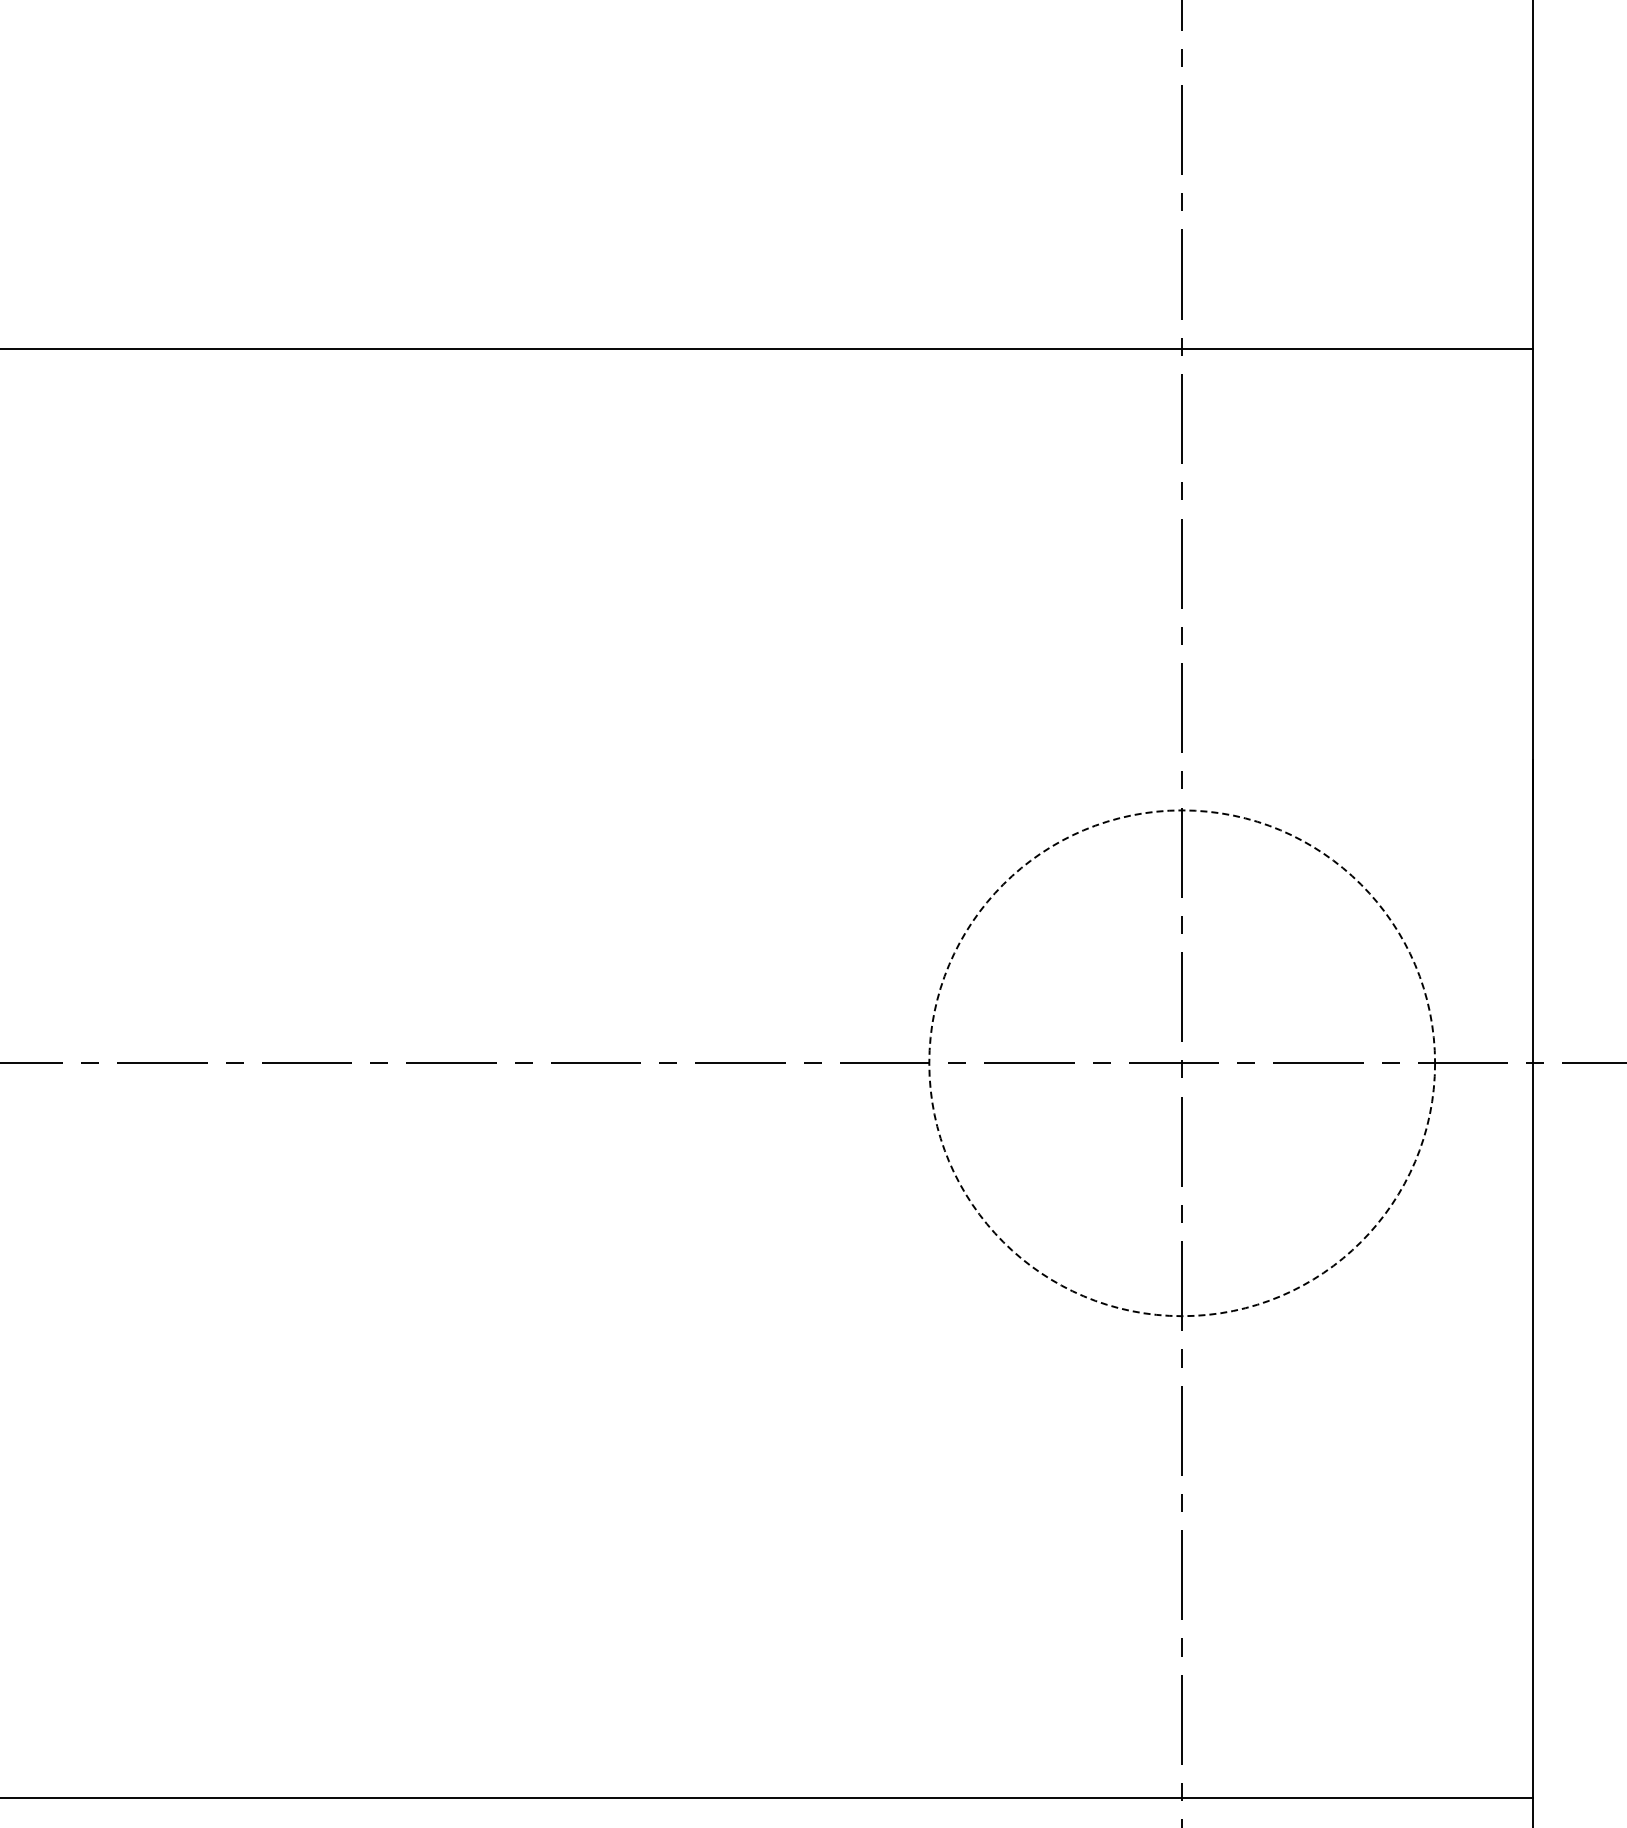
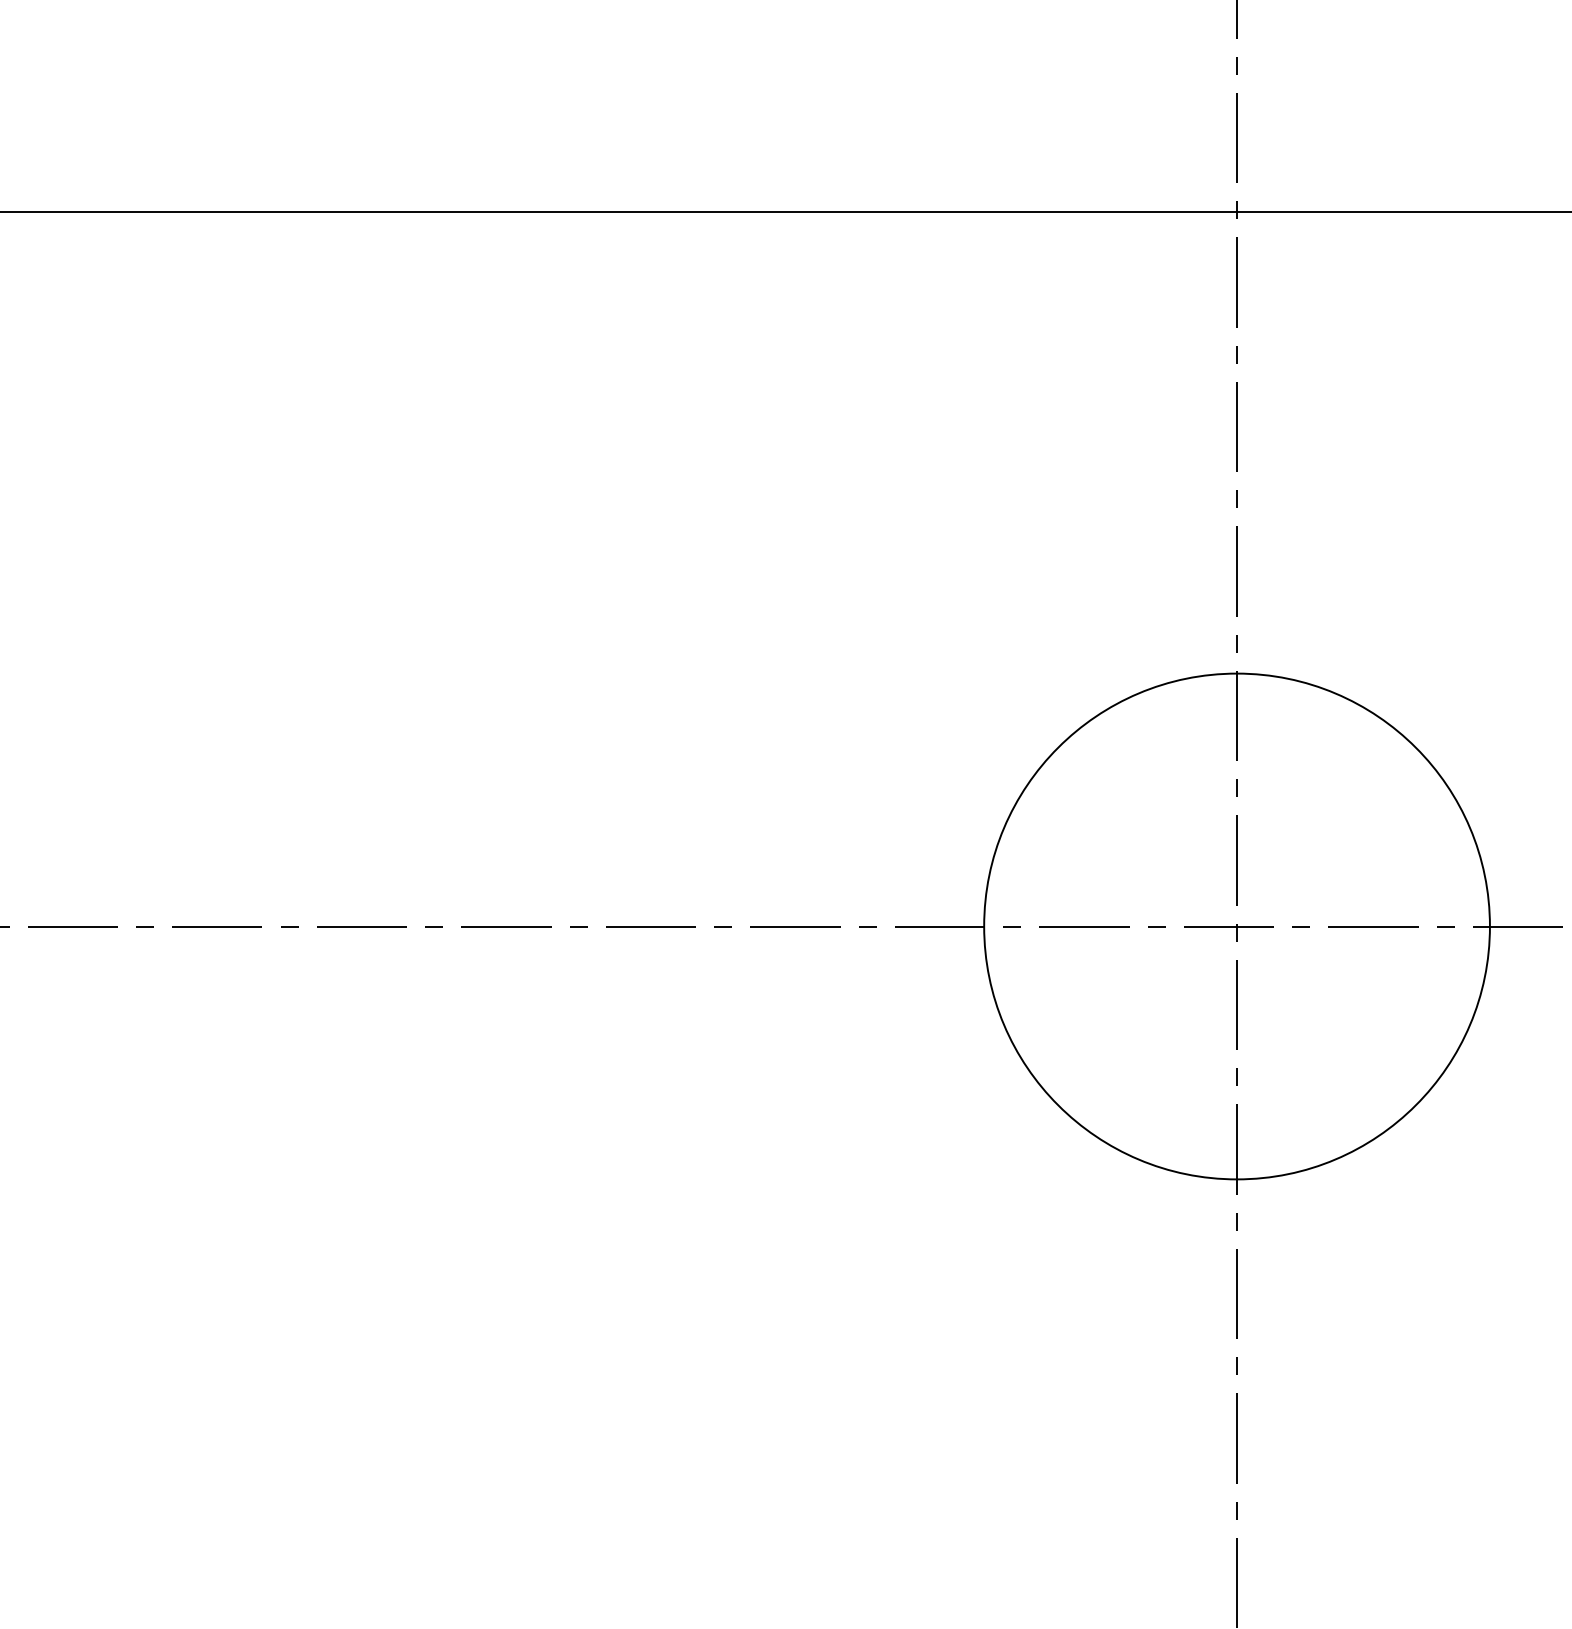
circle: (1182, 1063) -> (1237, 926), dashed -> solid

